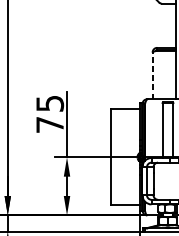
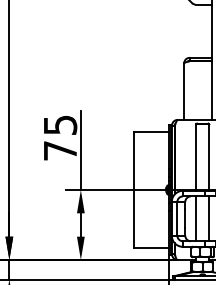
line: (152, 75) -> (184, 91), dashed -> solid
line: (162, 180) -> (196, 218), added
line: (173, 180) -> (209, 218), added

